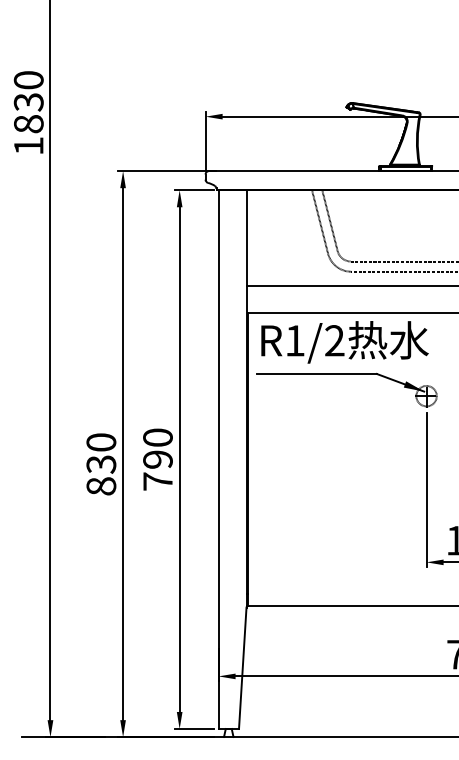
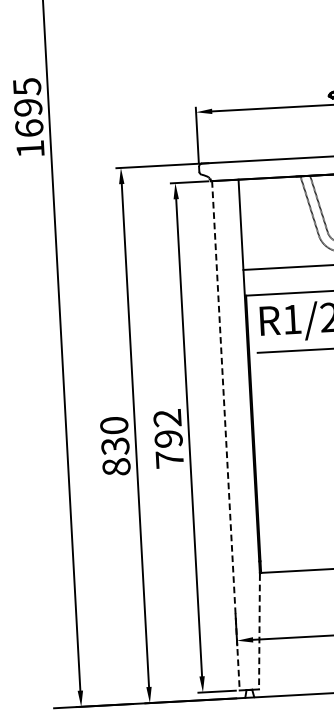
text: (28, 102) -> (27, 107), 1830 -> 1695
text: (157, 437) -> (167, 418), 790 -> 792
line: (218, 460) -> (225, 436), solid -> dashed
line: (242, 668) -> (259, 632), solid -> dashed

